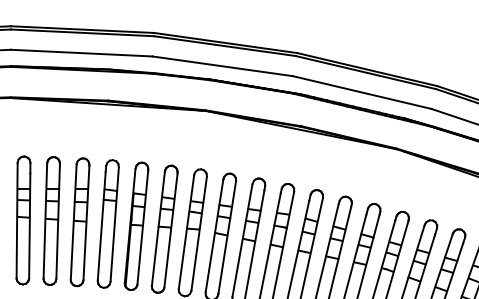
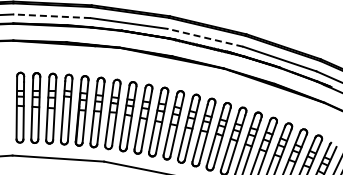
line: (82, 53) -> (52, 16), solid -> dashed
line: (362, 91) -> (205, 37), solid -> dashed

